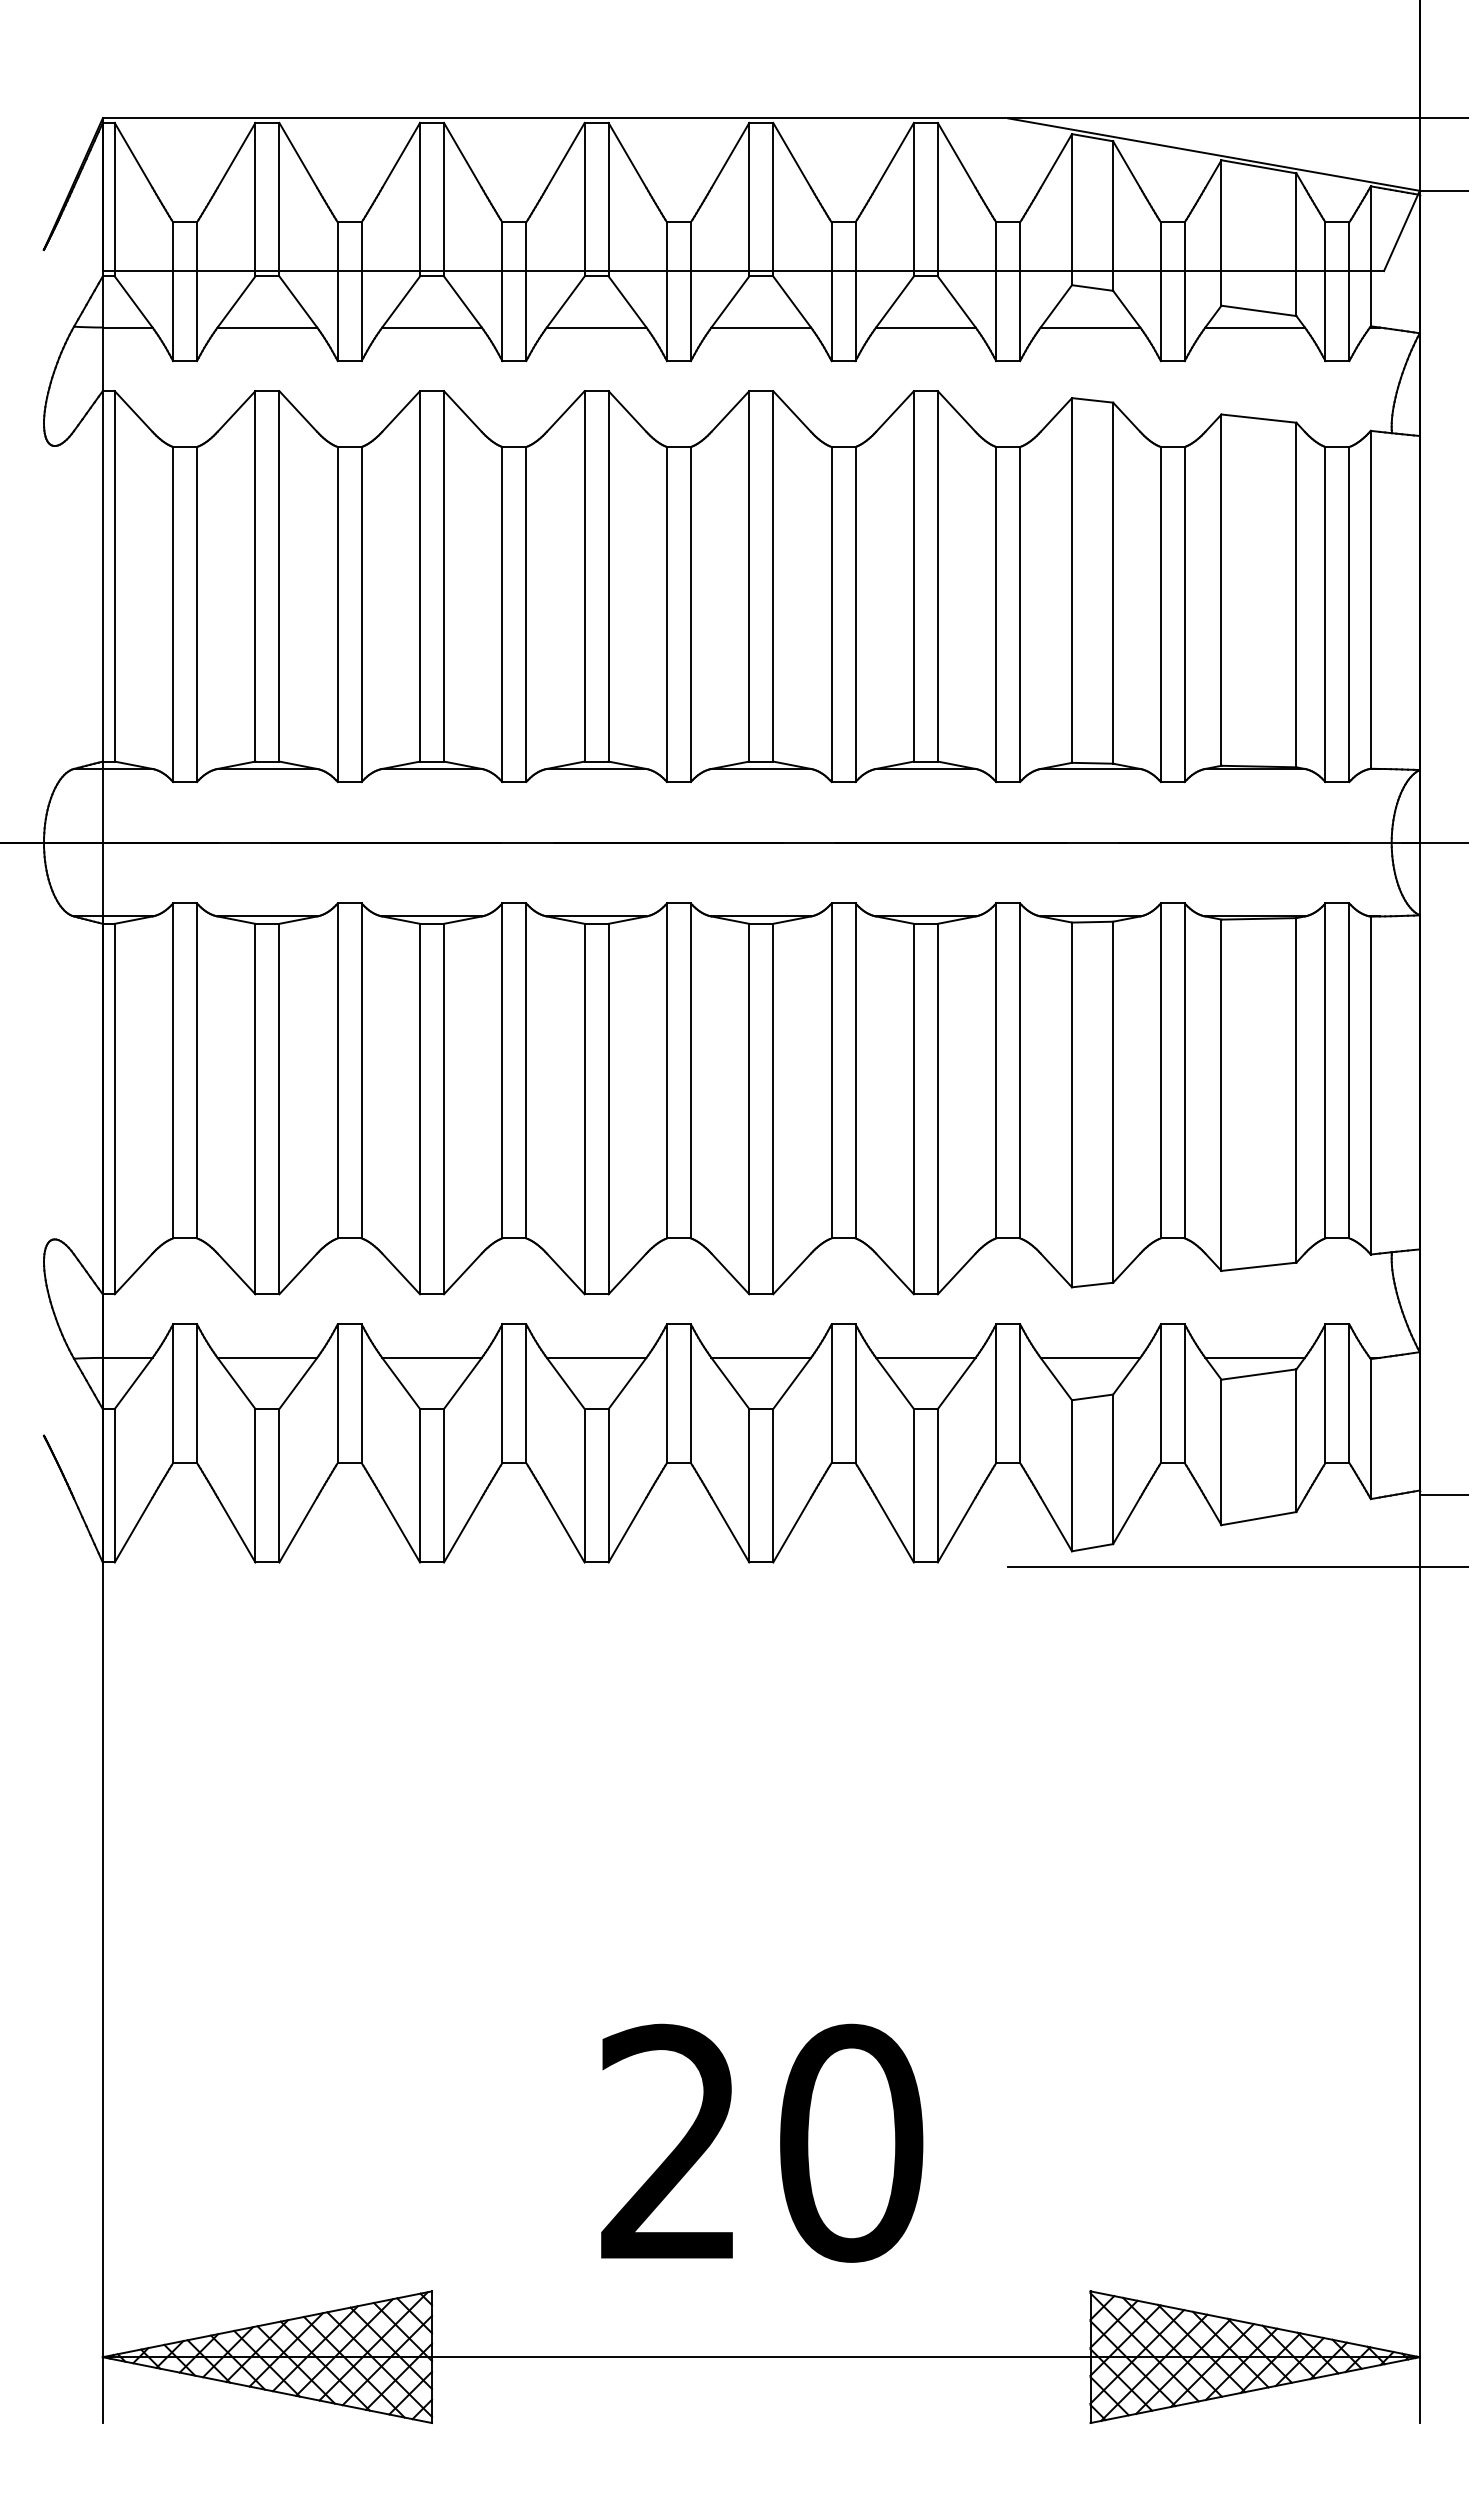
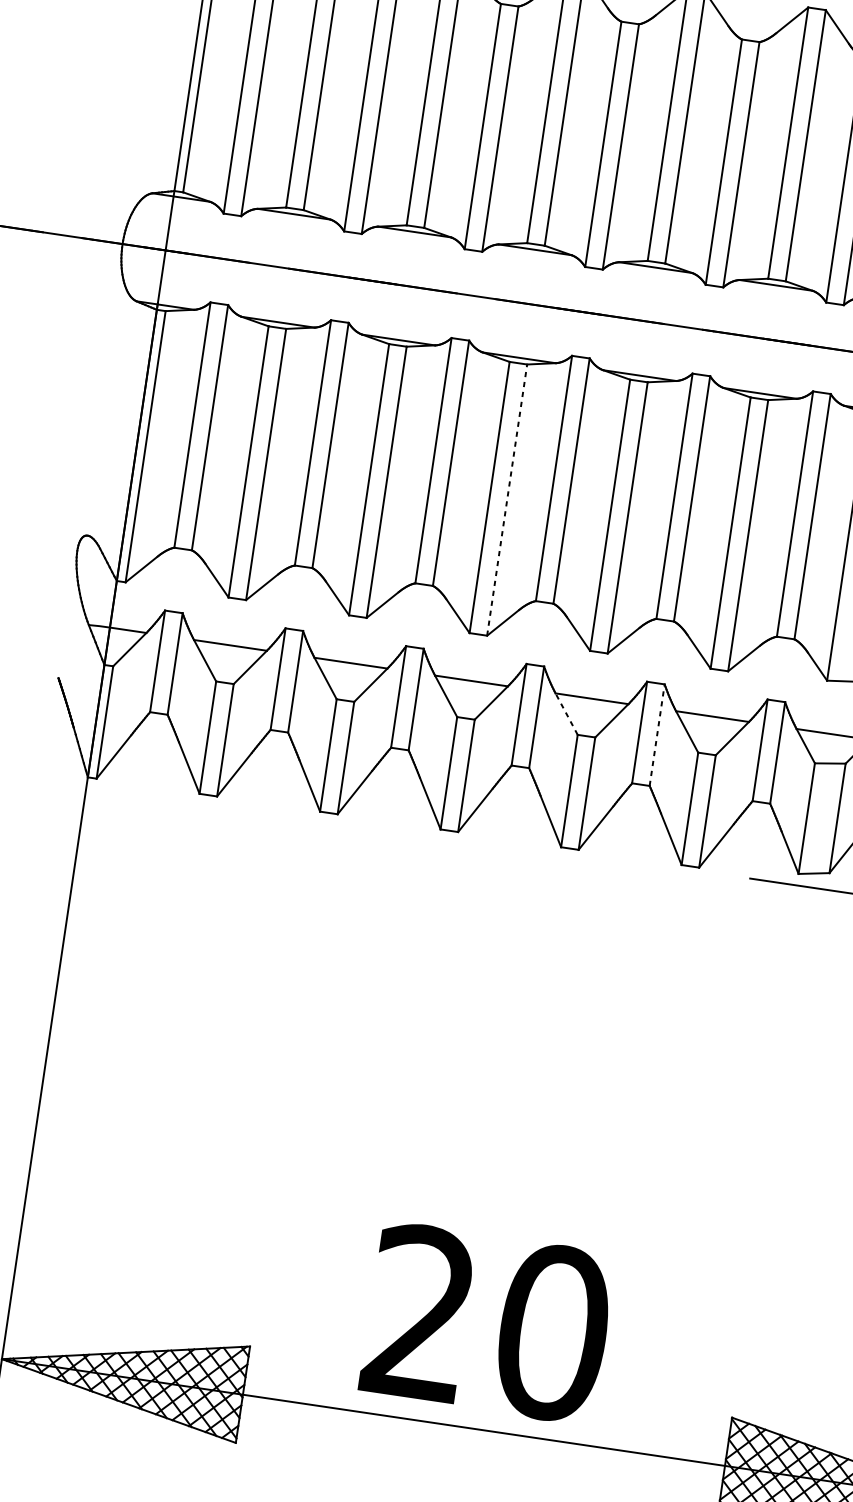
line: (608, 1108) -> (507, 499), solid -> dashed
line: (730, 1383) -> (566, 714), solid -> dashed
line: (855, 1393) -> (657, 735), solid -> dashed
text: (762, 2142) -> (488, 1322), moved

